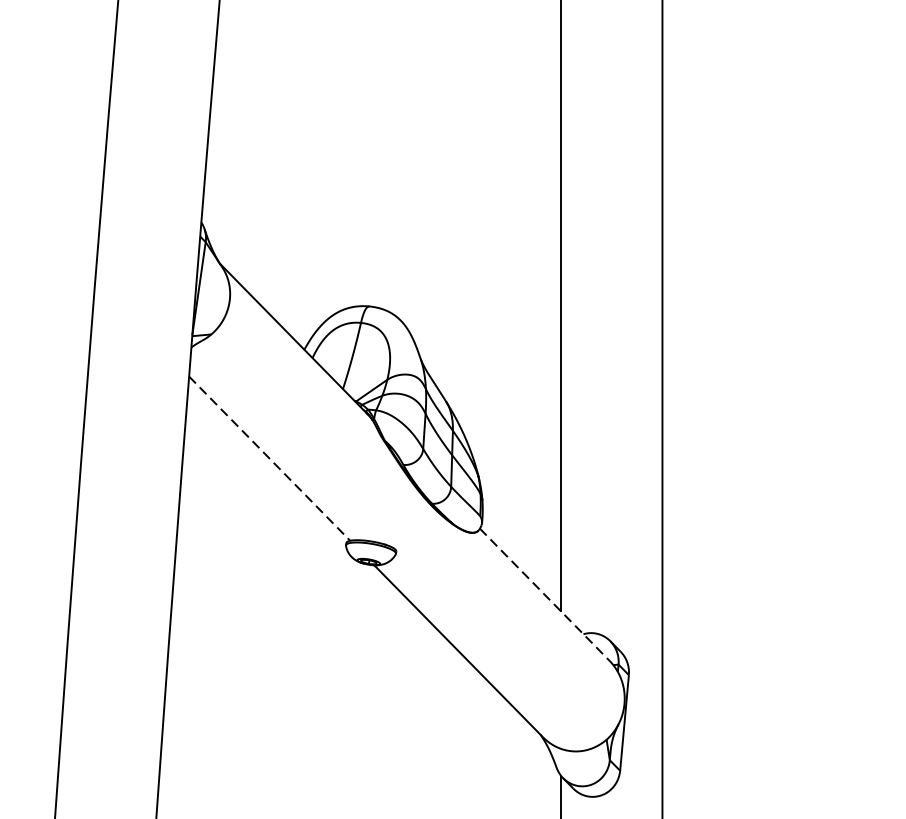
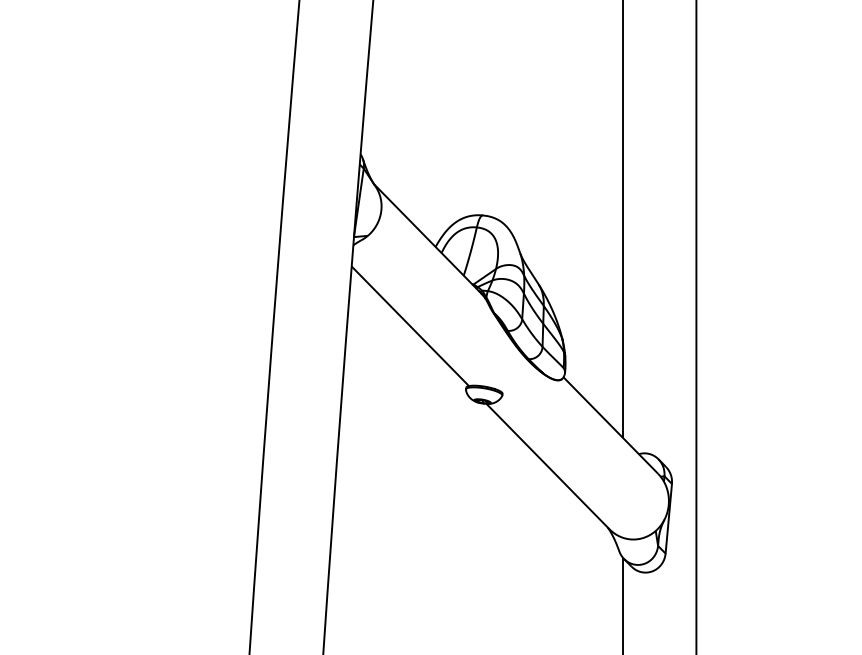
line: (269, 458) -> (410, 326), dashed -> solid
line: (545, 594) -> (611, 425), dashed -> solid

